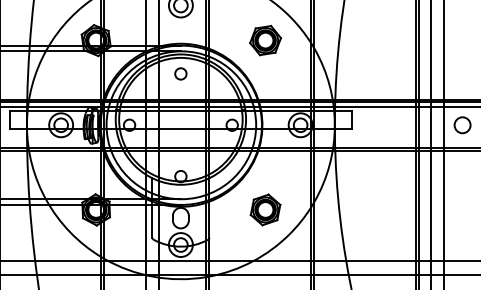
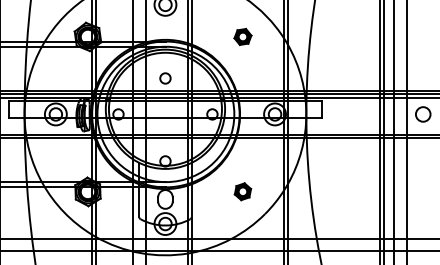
part: (265, 40) -> (242, 36), size x0.6
circle: (180, 73) -> (165, 78), moved
part: (265, 209) -> (242, 191), size x0.6

